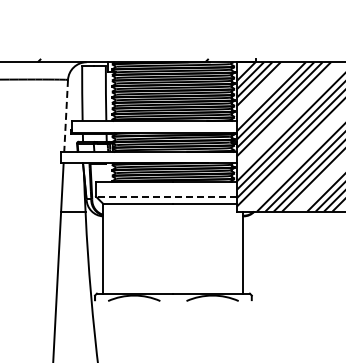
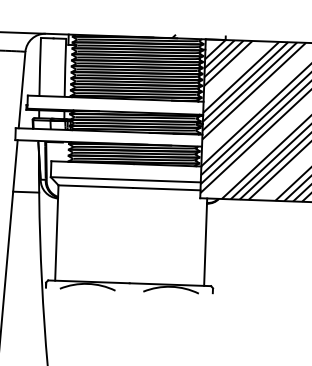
line: (66, 116) -> (22, 90), dashed -> solid
line: (165, 196) -> (124, 179), dashed -> solid

